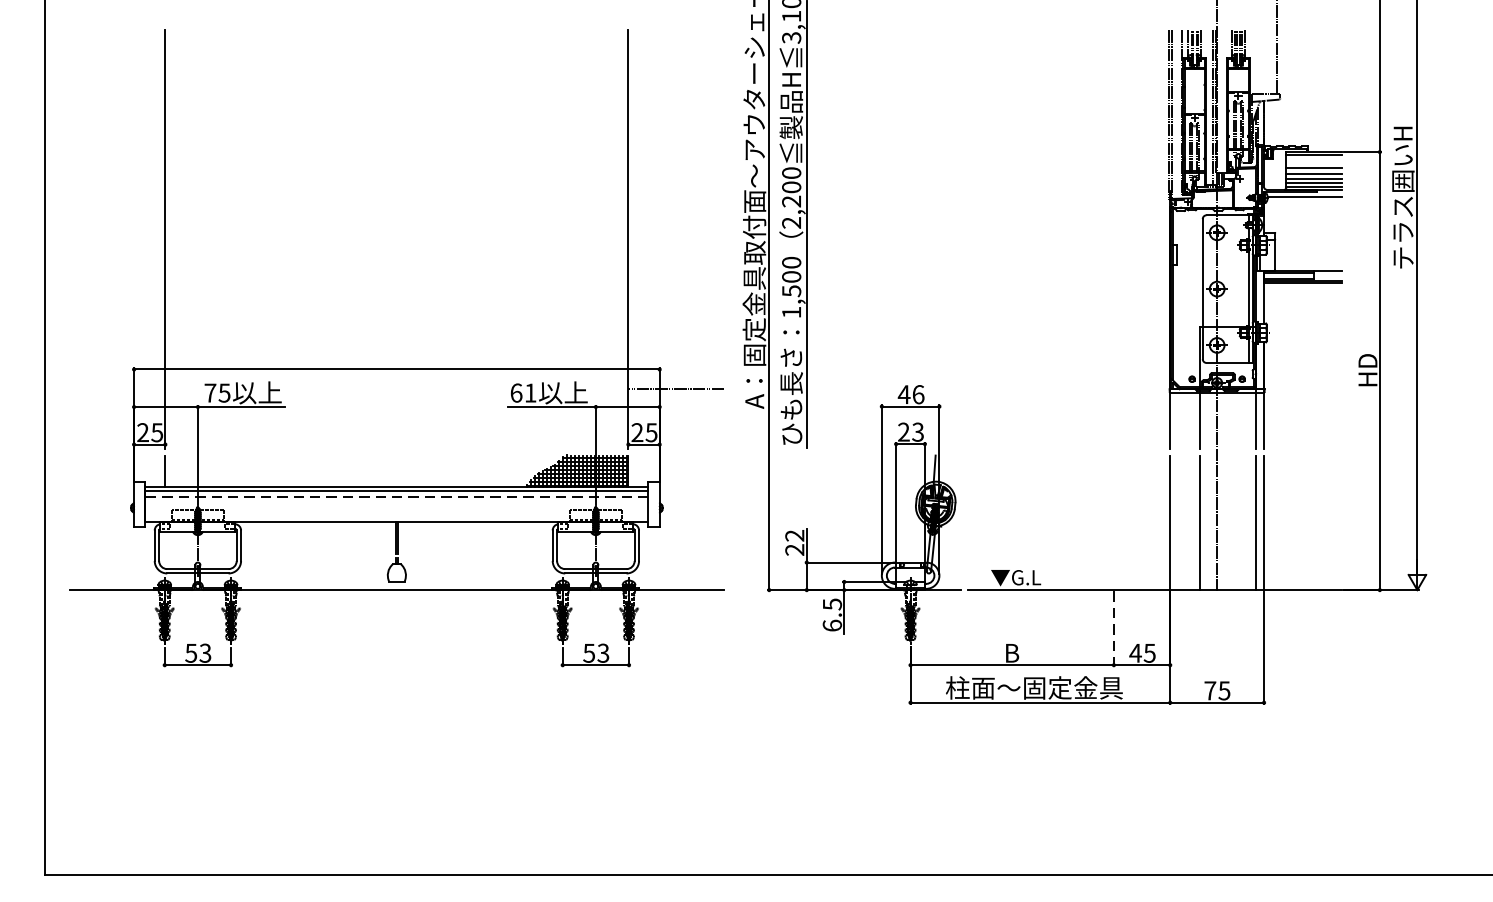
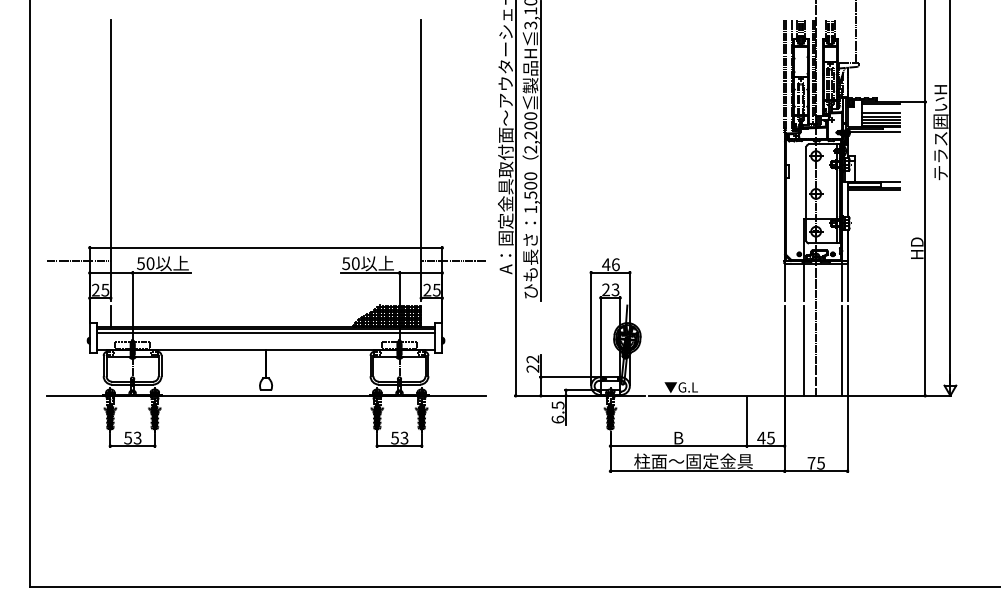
line: (117, 389) -> (78, 261), added
text: (217, 392) -> (145, 263), 75 -> 50
text: (522, 392) -> (350, 263), 61 -> 50
line: (397, 497) -> (266, 333), dashed -> solid
line: (1113, 629) -> (746, 422), dashed -> solid

